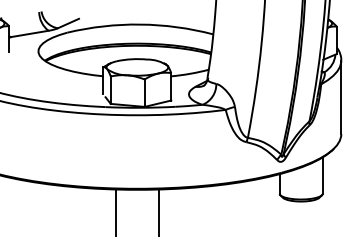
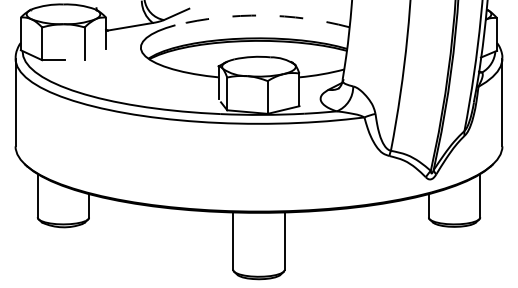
arc: (140, 24) -> (262, 15), solid -> dashed

